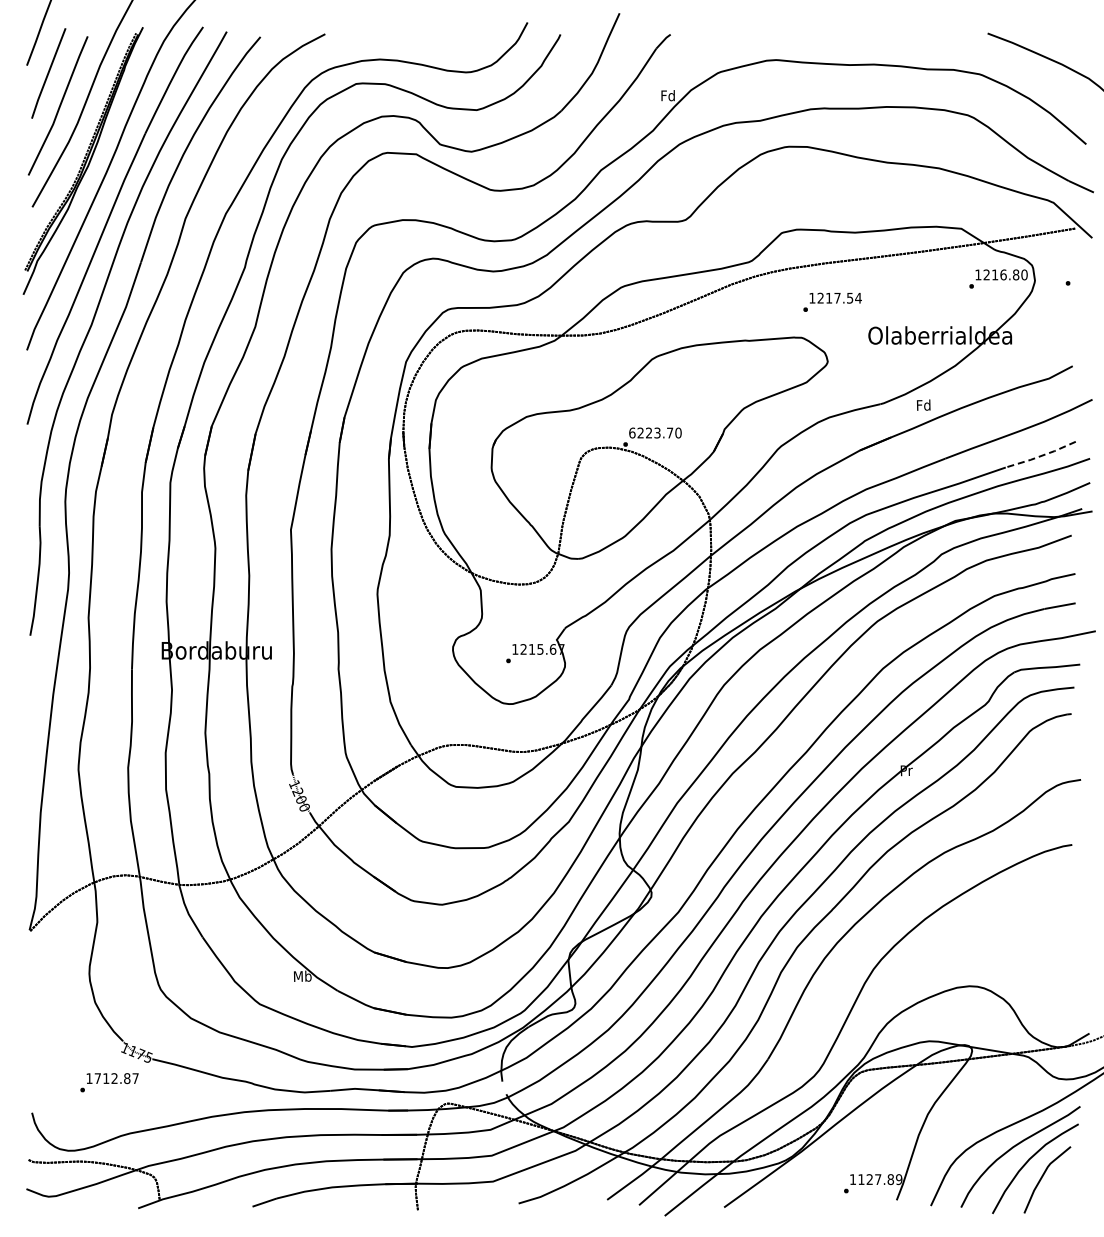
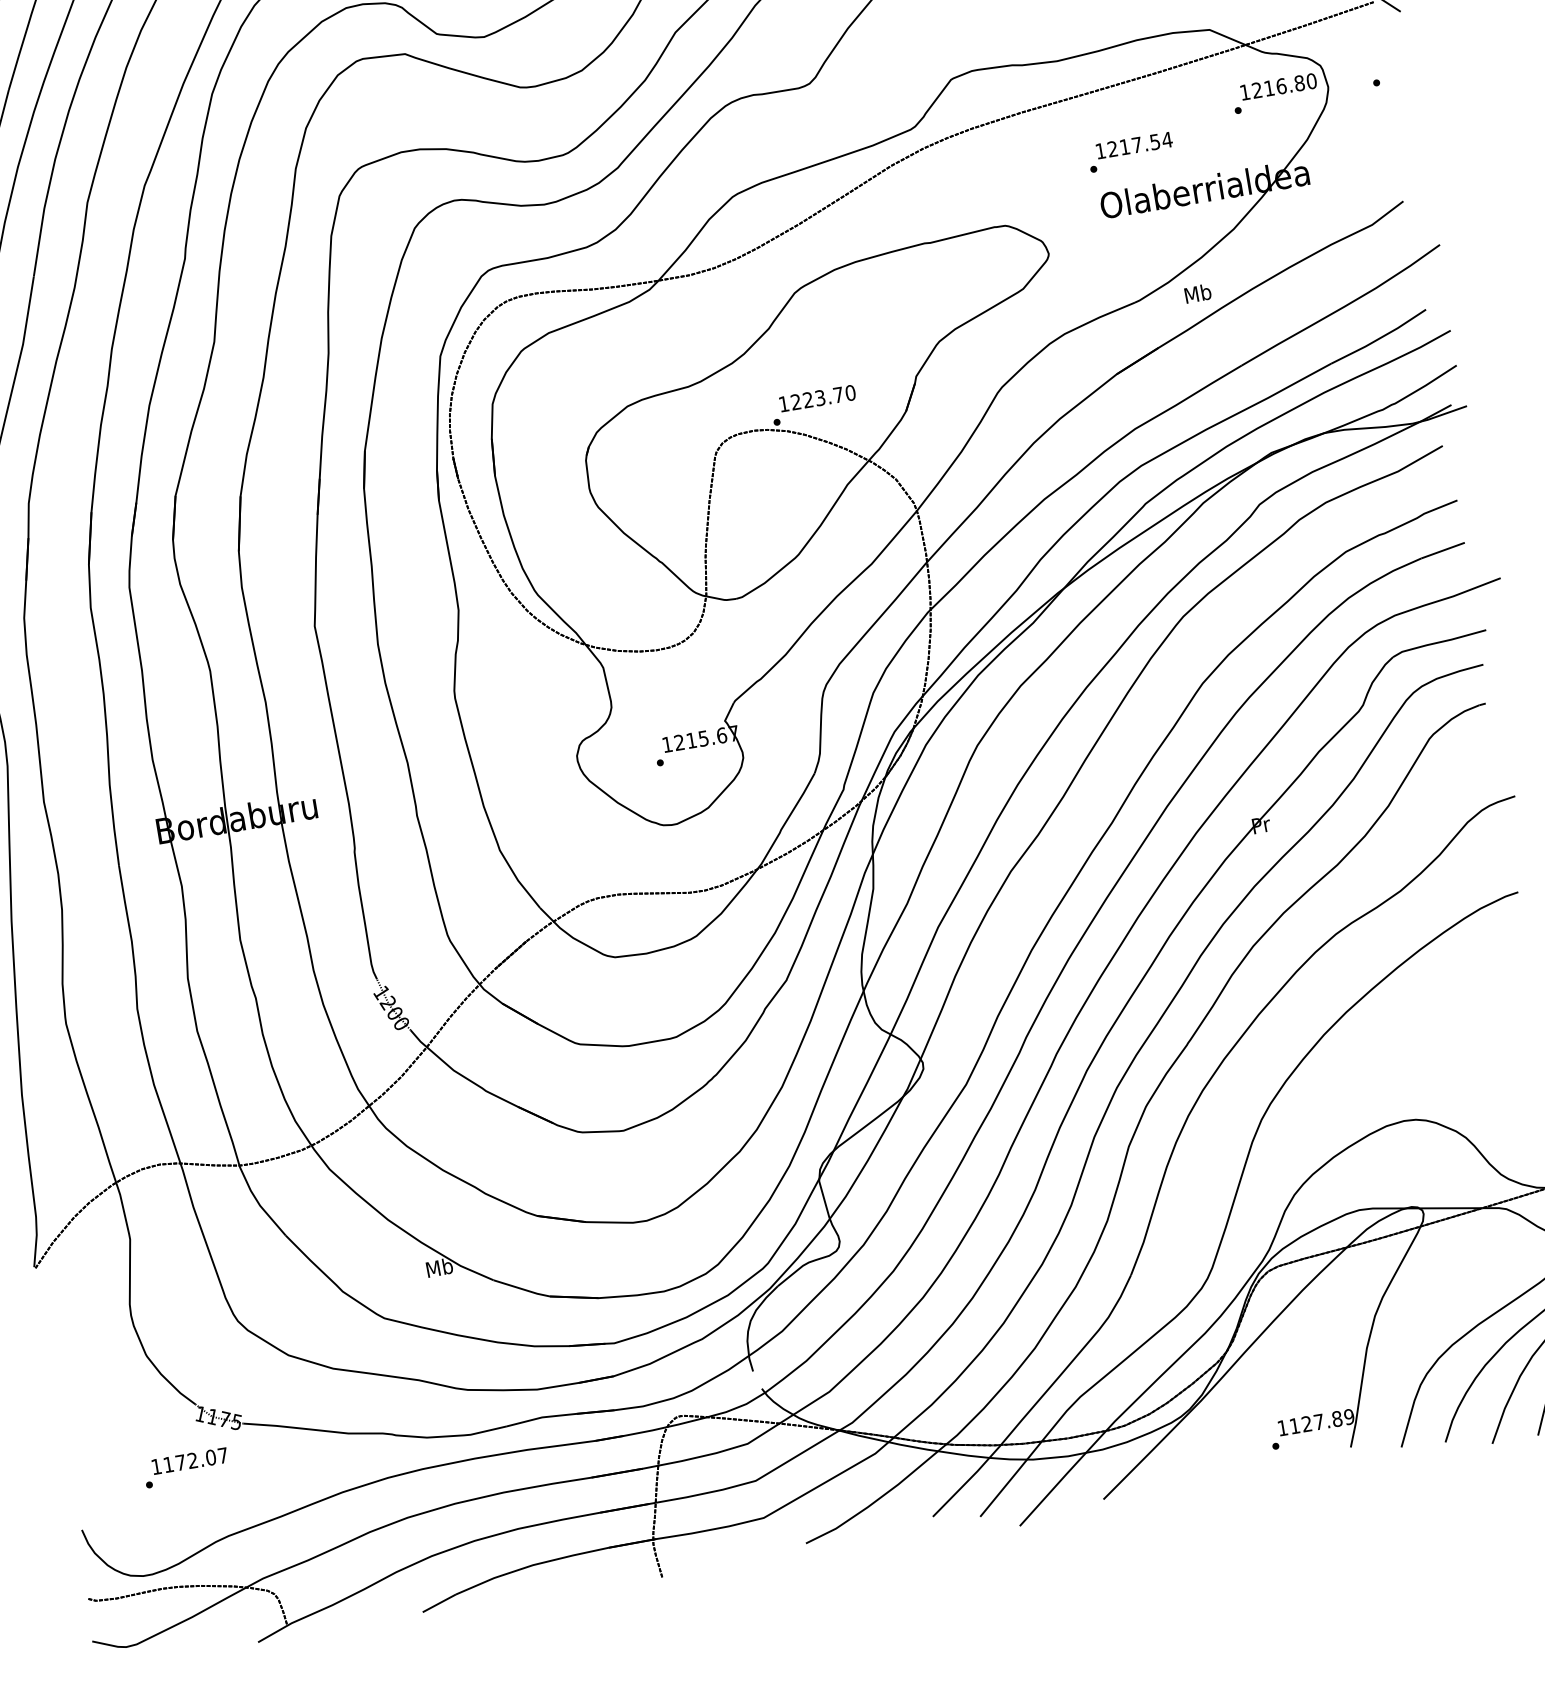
text: (832, 301) -> (1130, 151), moved
text: (923, 404) -> (1197, 292), Fd -> Mb
text: (632, 432) -> (784, 403), 6223.70 -> 1223.70
line: (1040, 456) -> (1378, 339), dashed -> solid
text: (112, 1078) -> (189, 1461), 1712.87 -> 1172.07

